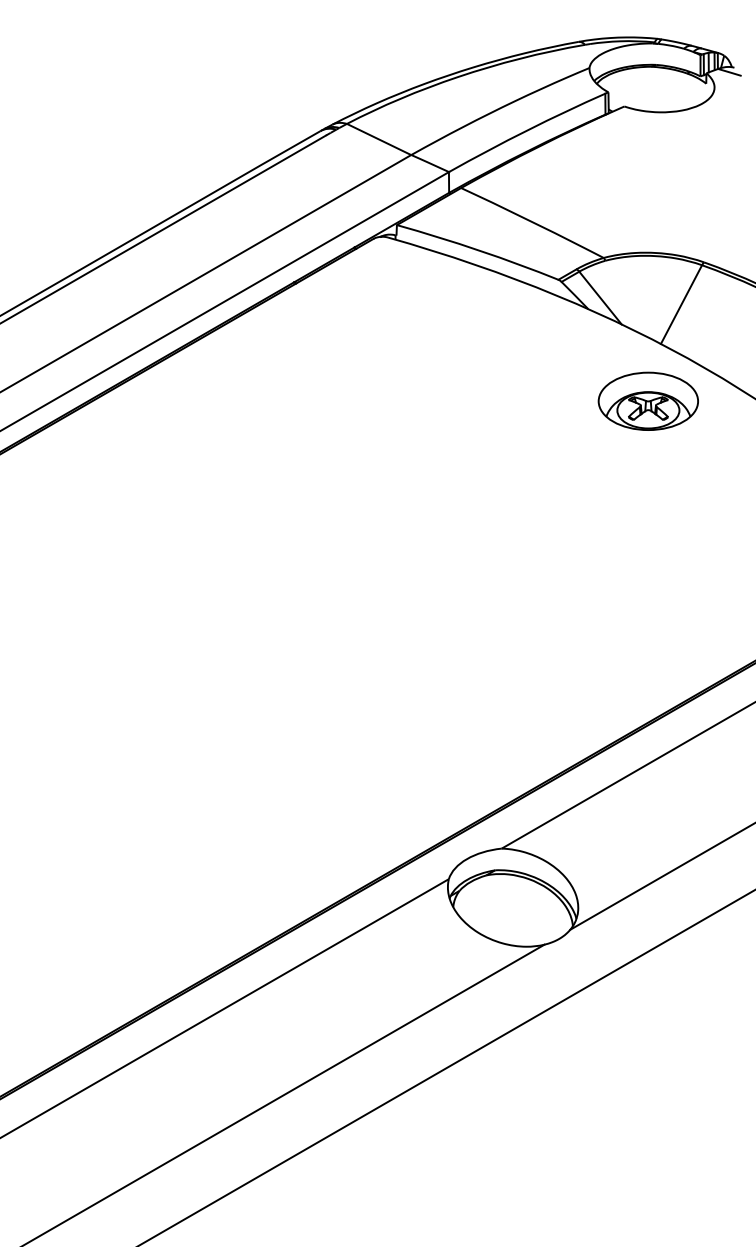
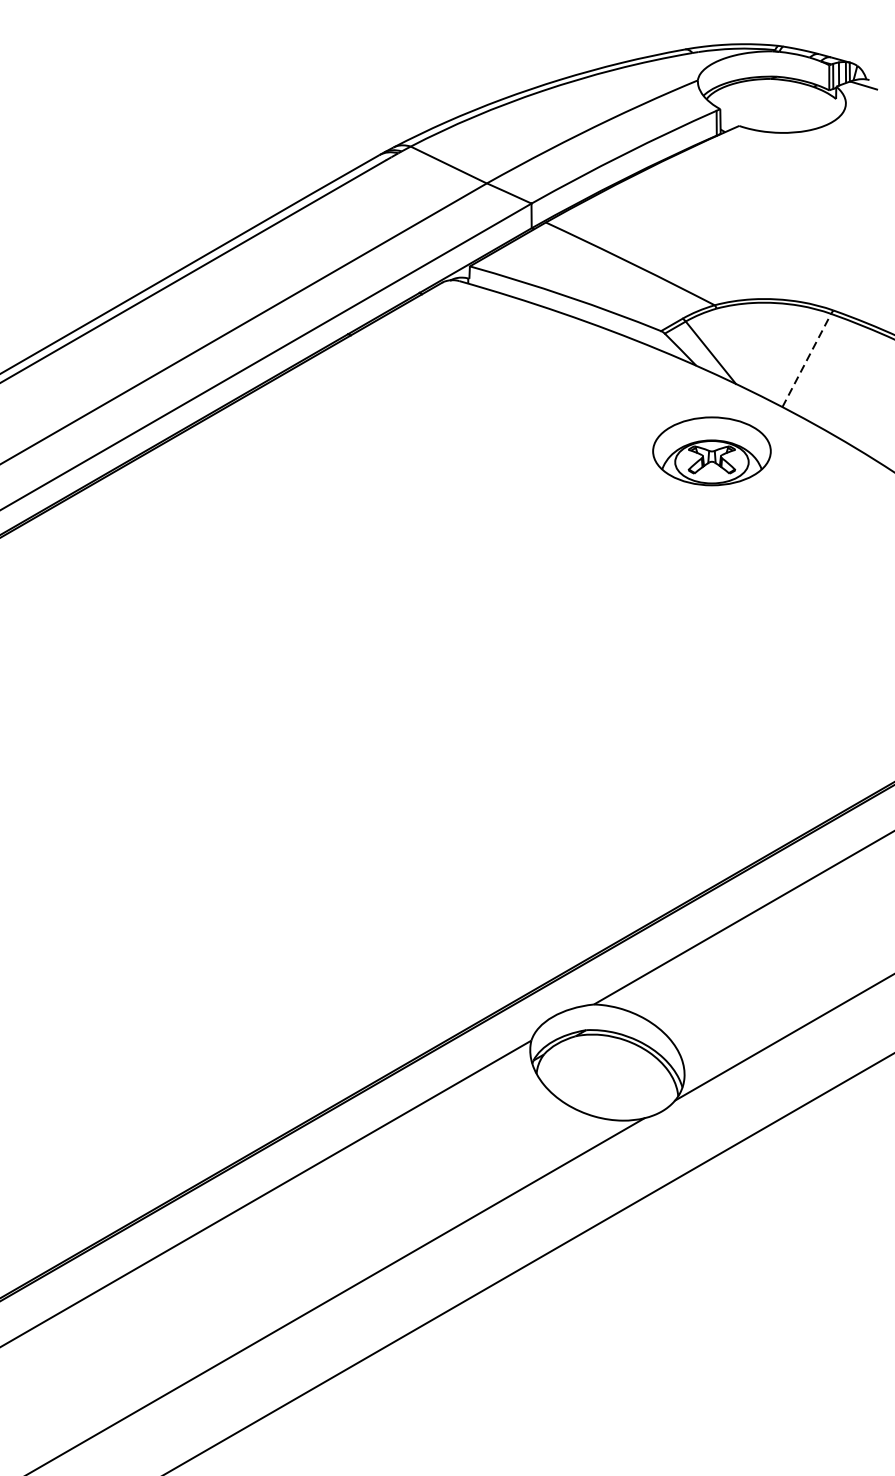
line: (681, 304) -> (806, 360), solid -> dashed
part: (647, 400) -> (710, 450), moved

